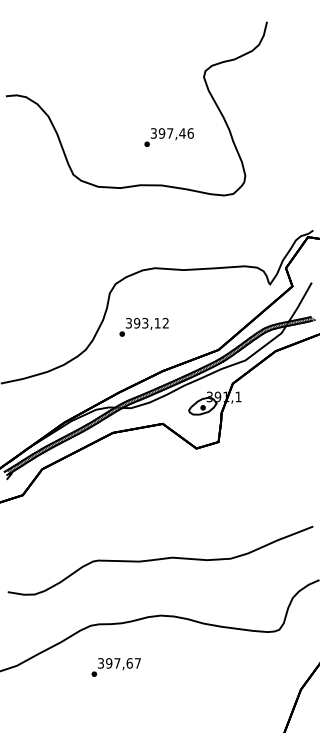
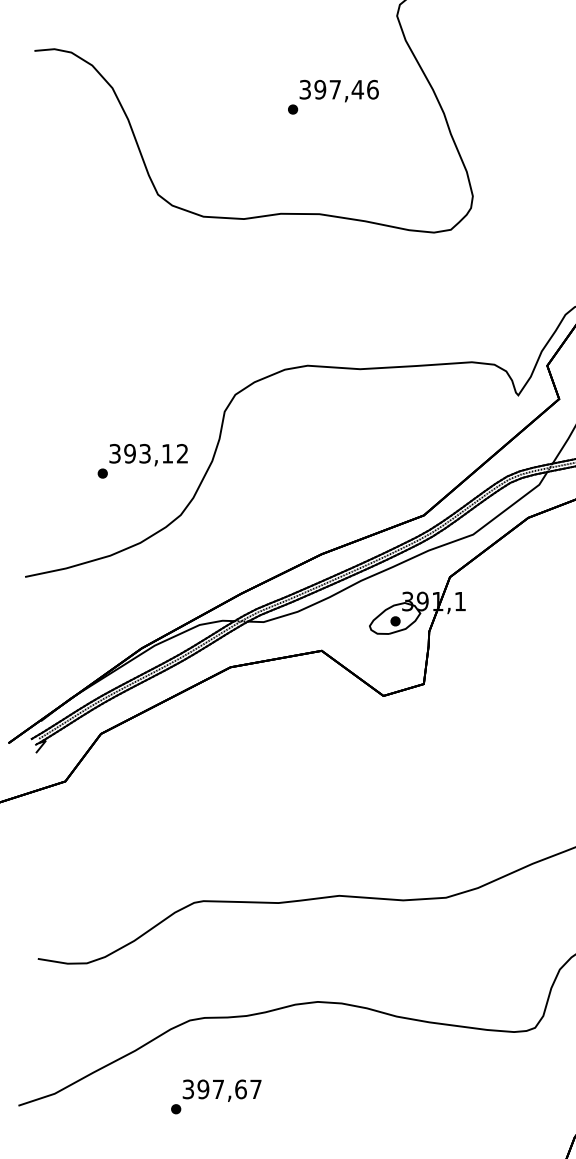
text: (168, 137) -> (332, 97), moved
text: (143, 327) -> (141, 461), moved
text: (115, 667) -> (214, 1096), moved

